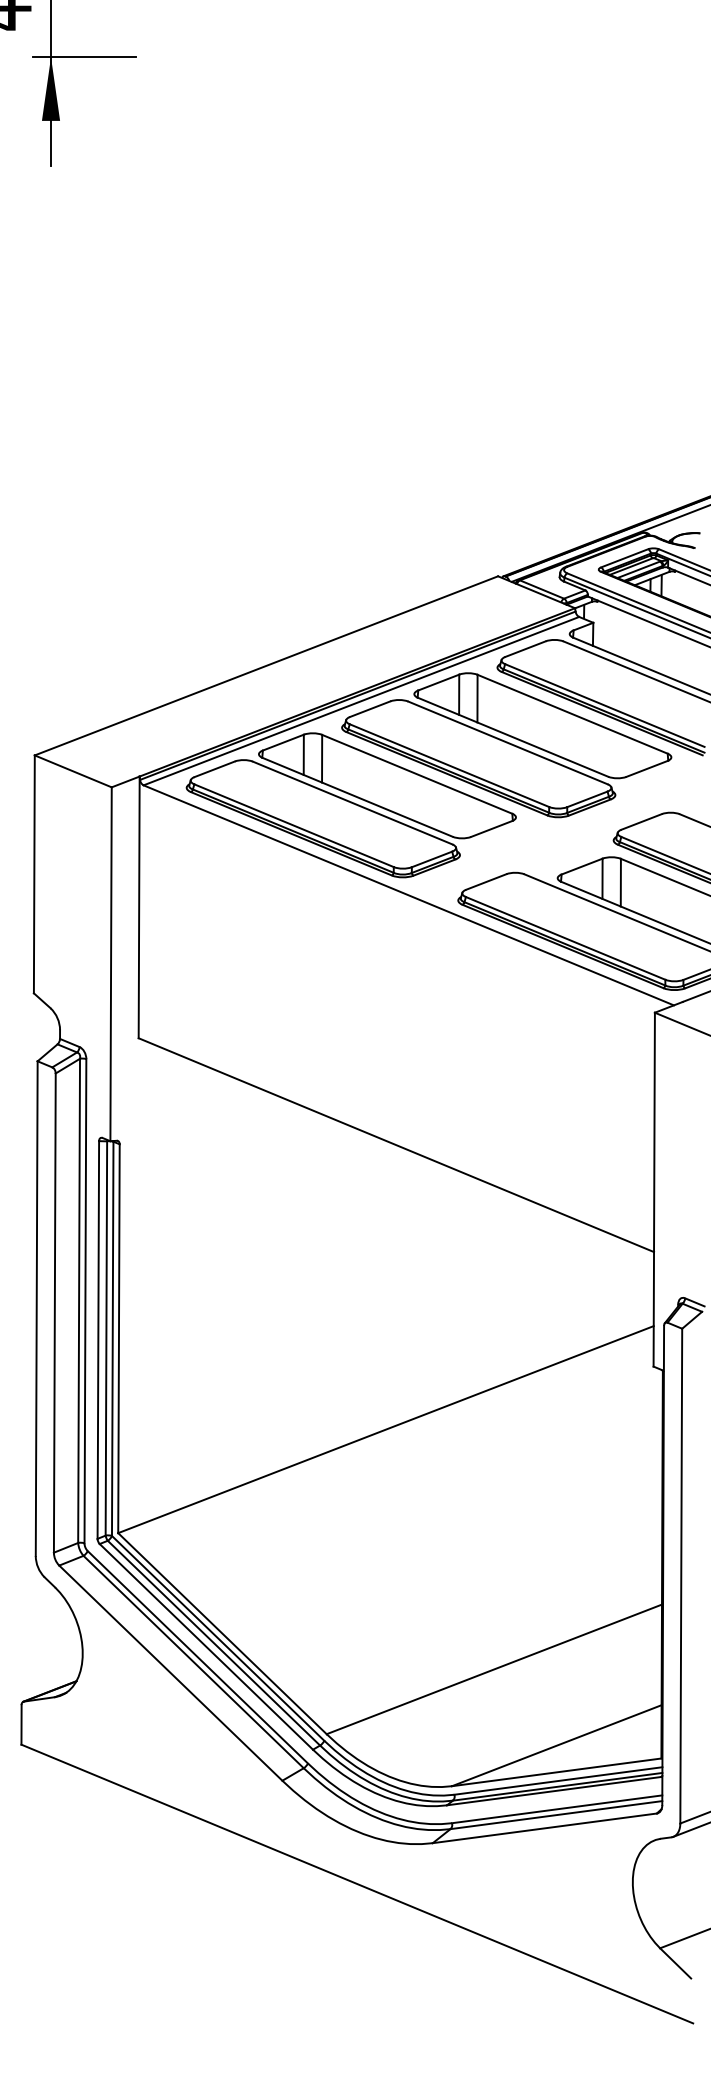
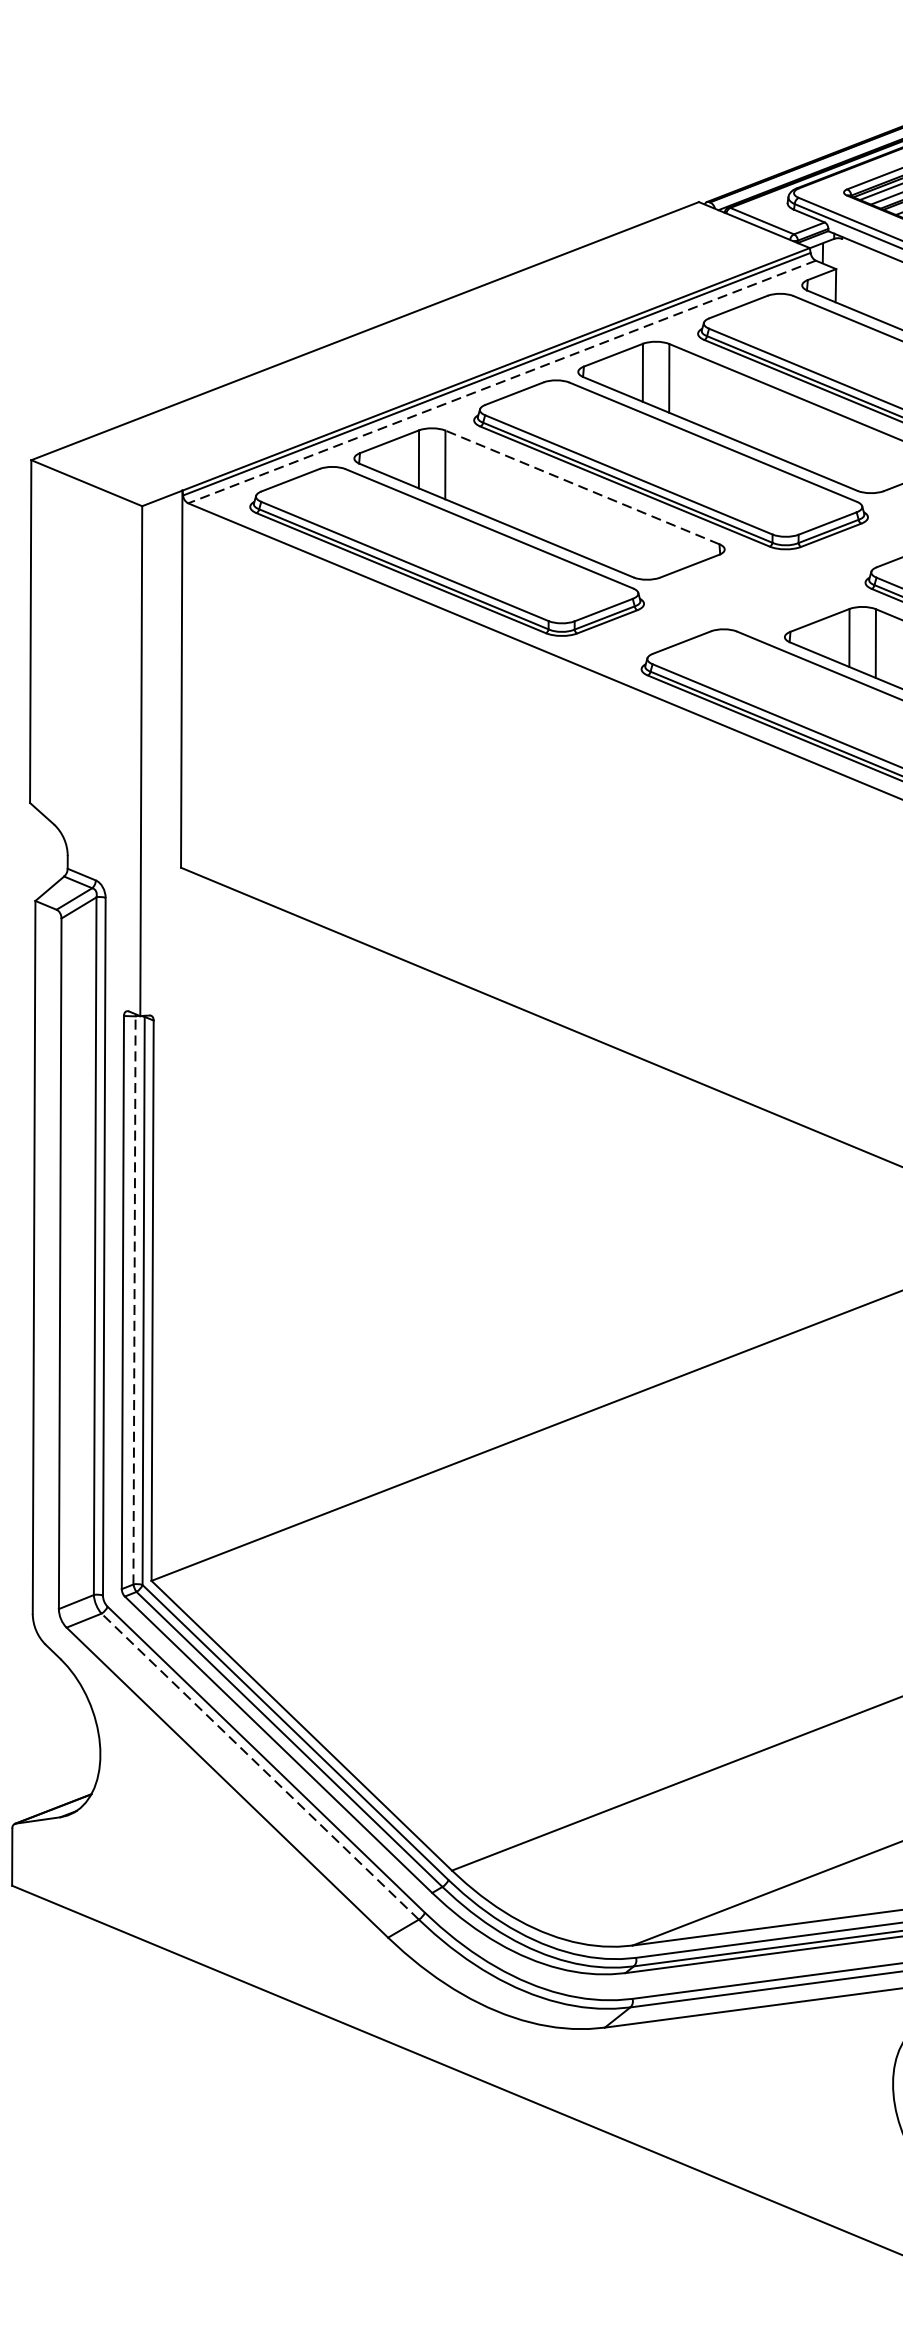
line: (361, 701) -> (502, 382), solid -> dashed
line: (417, 774) -> (582, 487), solid -> dashed
line: (106, 1338) -> (134, 1300), solid -> dashed
line: (193, 1662) -> (260, 1767), solid -> dashed

